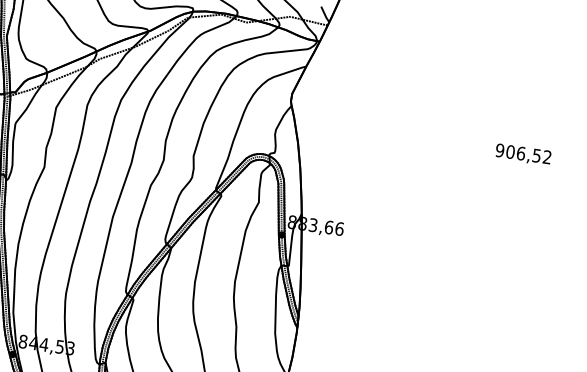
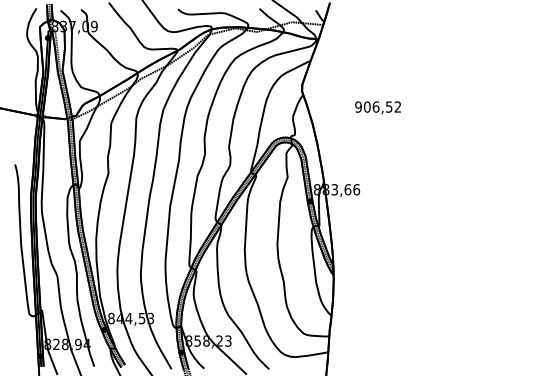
text: (522, 154) -> (377, 107), moved

